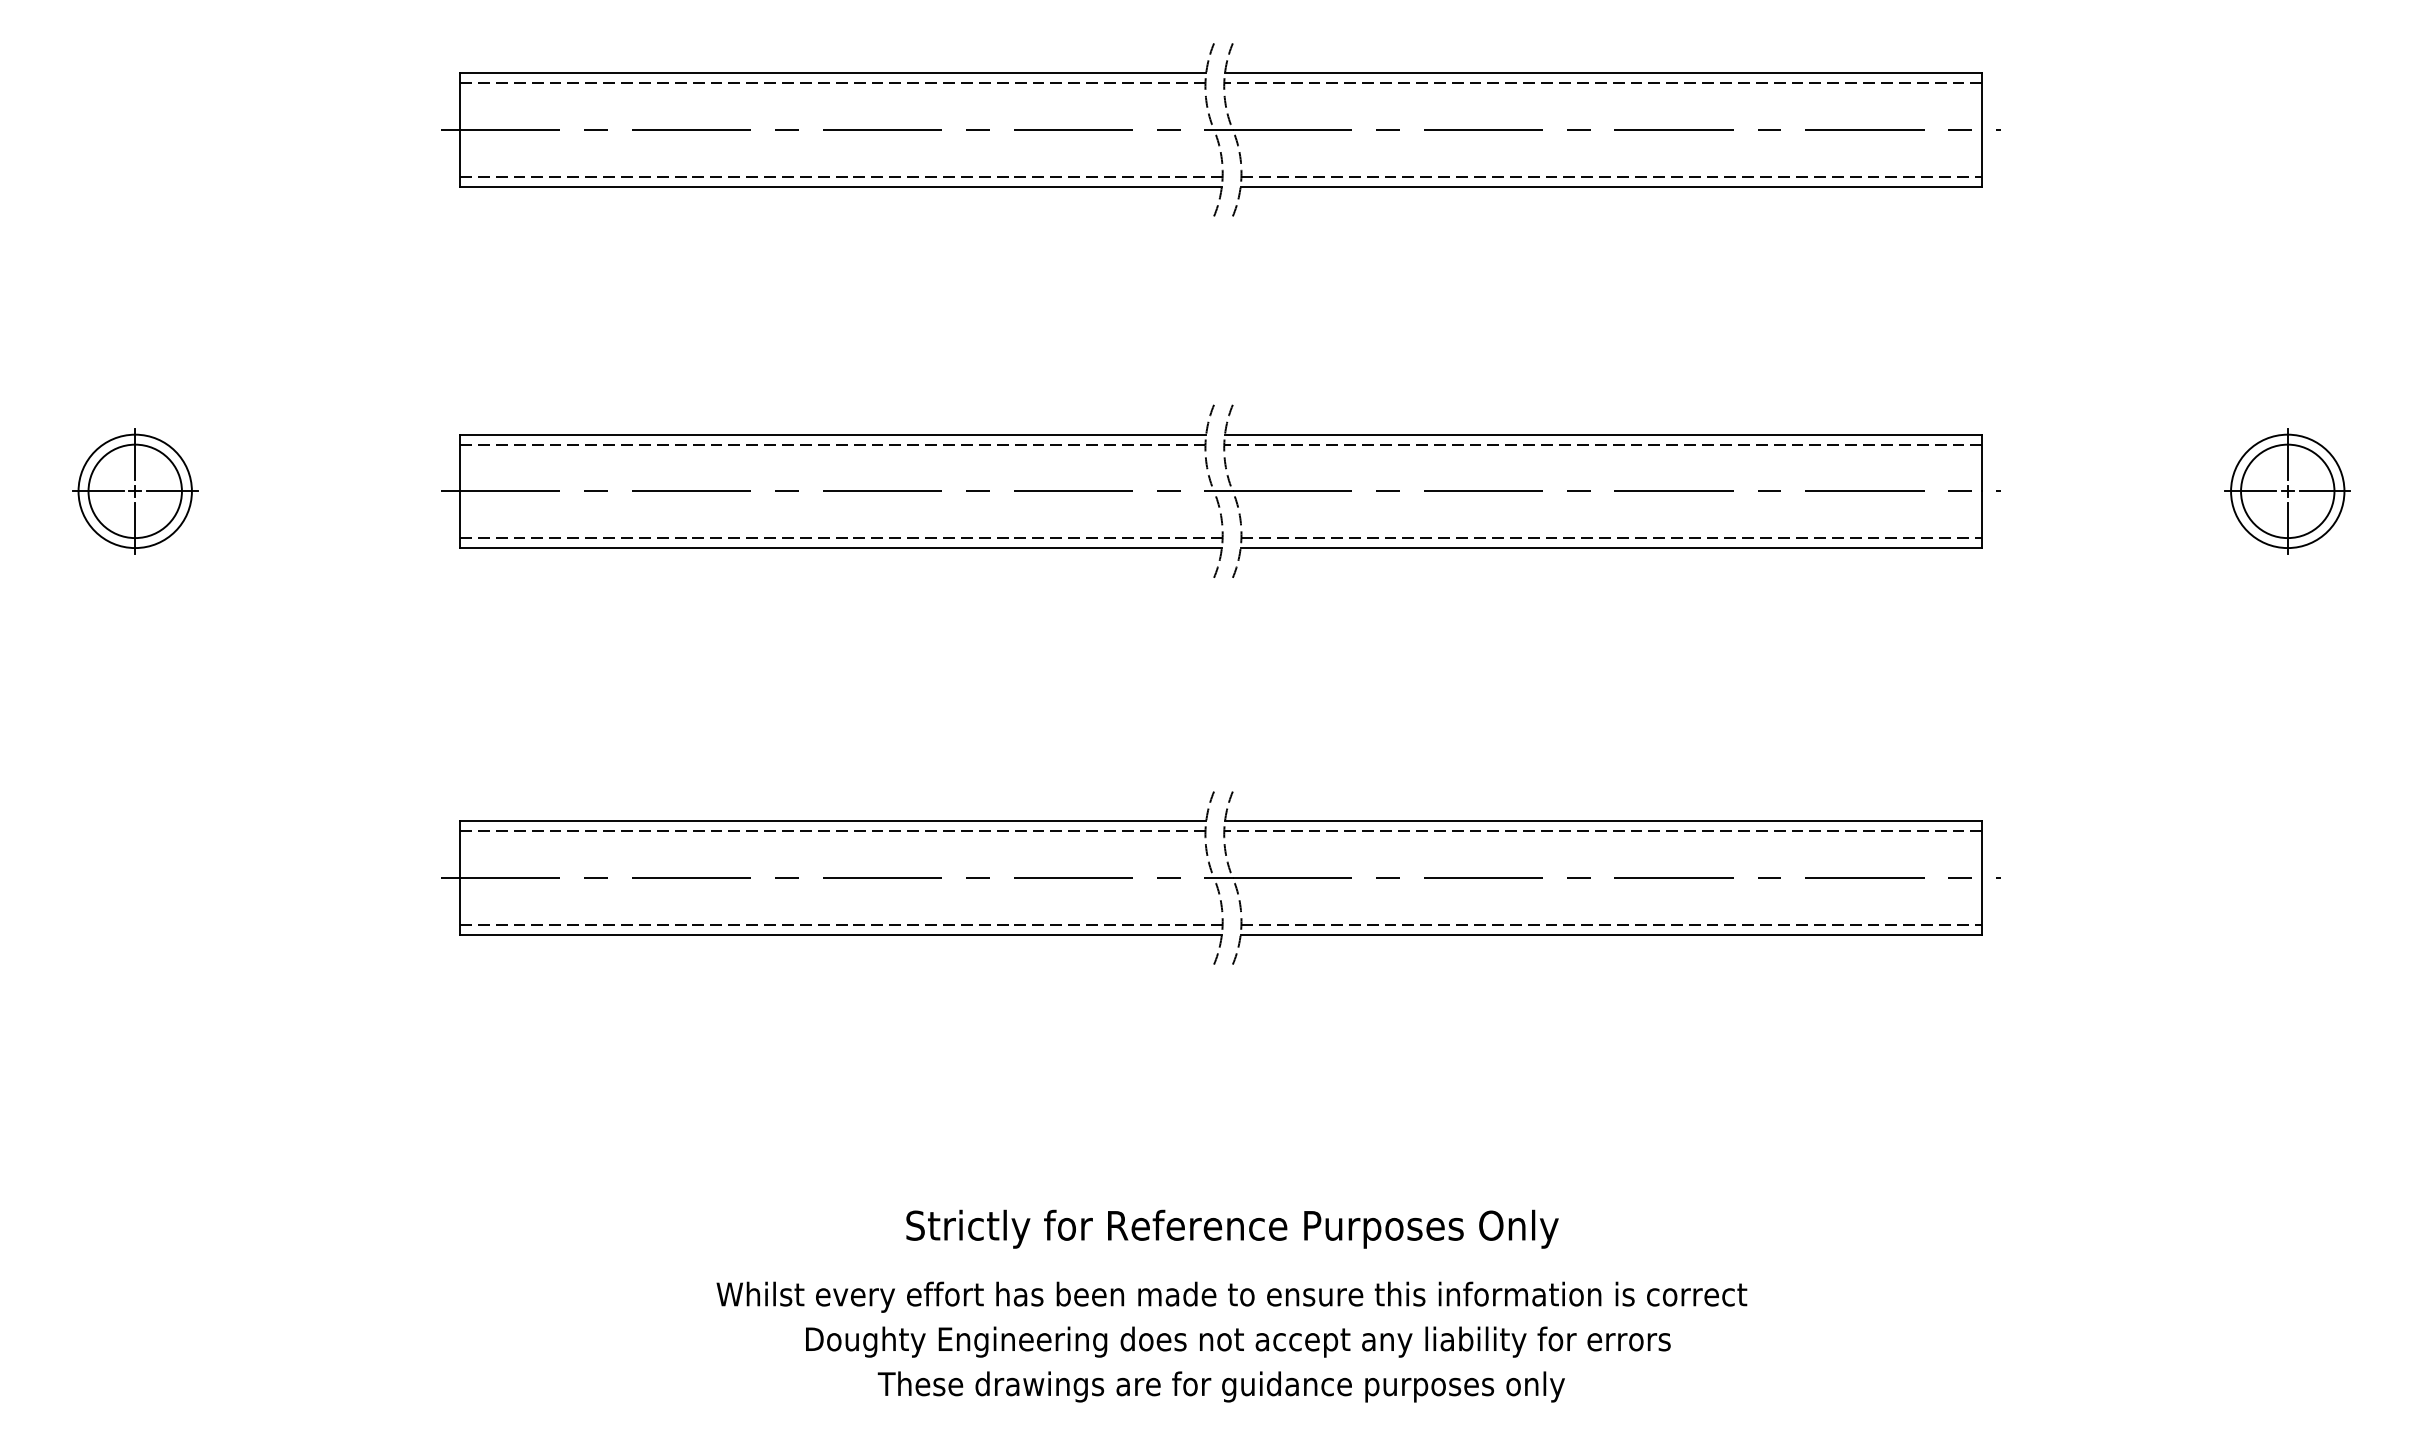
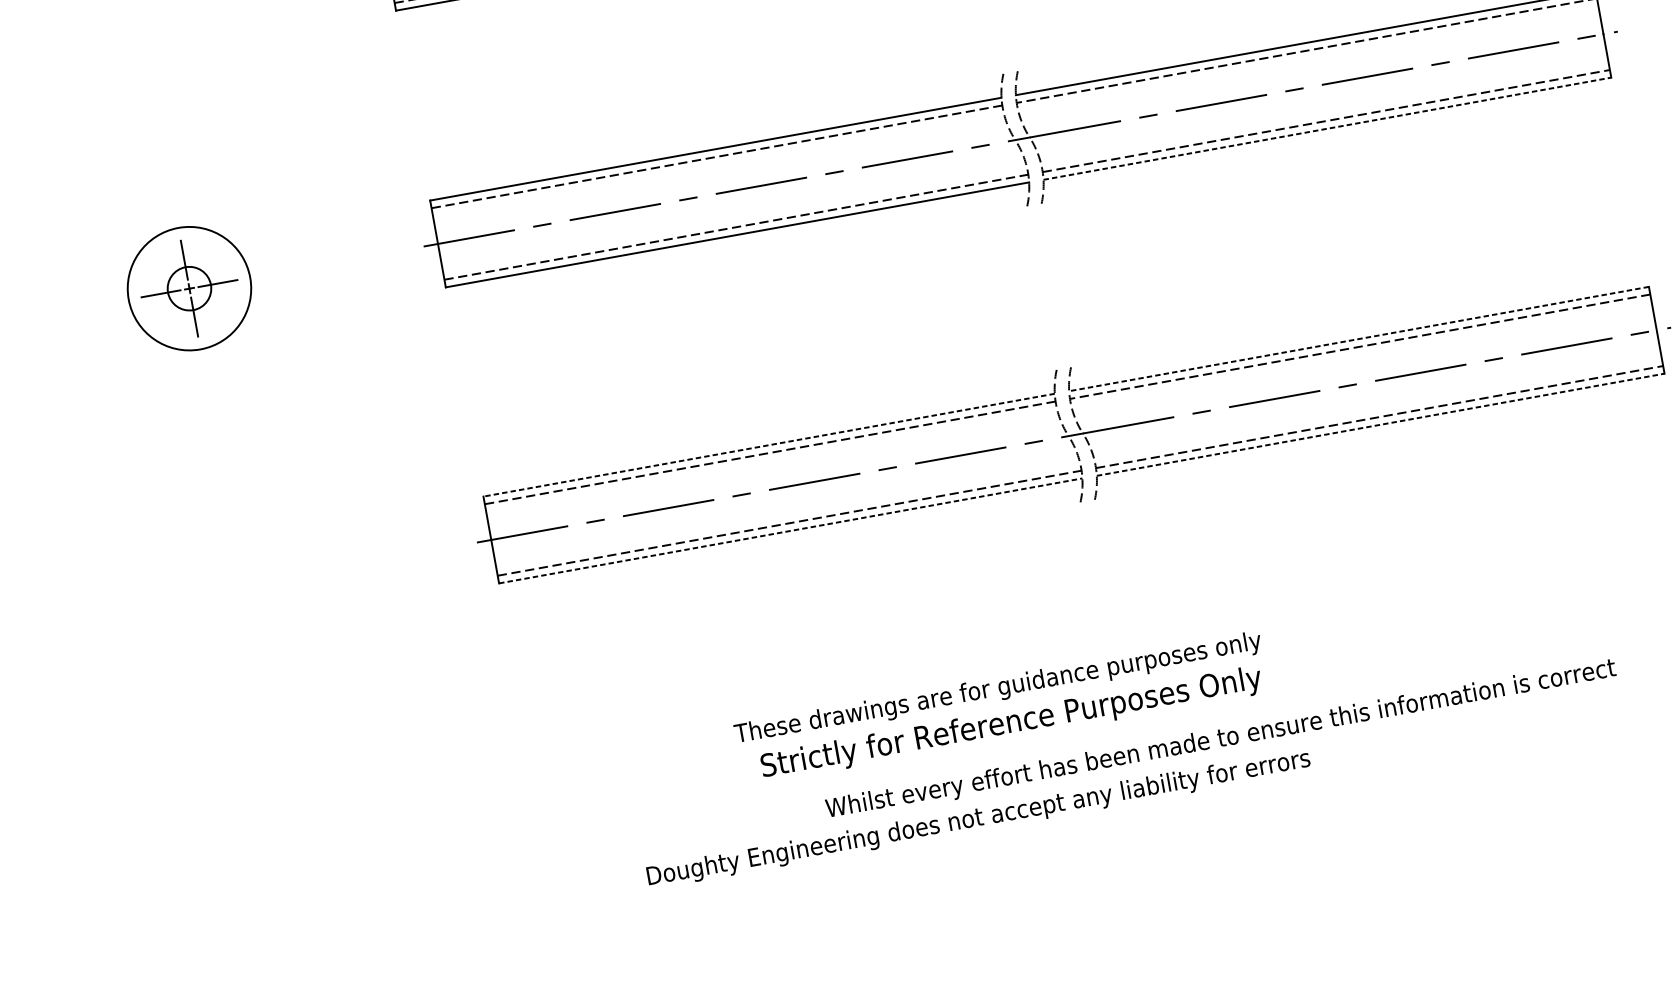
circle: (134, 491) -> (188, 288), size x0.6
circle: (134, 491) -> (188, 288), size x1.4
line: (1611, 548) -> (1327, 129), solid -> dashed
line: (832, 821) -> (768, 445), solid -> dashed
line: (1603, 821) -> (1358, 339), solid -> dashed
line: (841, 934) -> (791, 530), solid -> dashed
line: (1611, 934) -> (1380, 424), solid -> dashed
text: (1232, 1228) -> (1011, 723), moved
text: (1231, 1296) -> (1220, 739), moved
text: (1238, 1341) -> (978, 818), moved
text: (1220, 1386) -> (997, 688), moved

